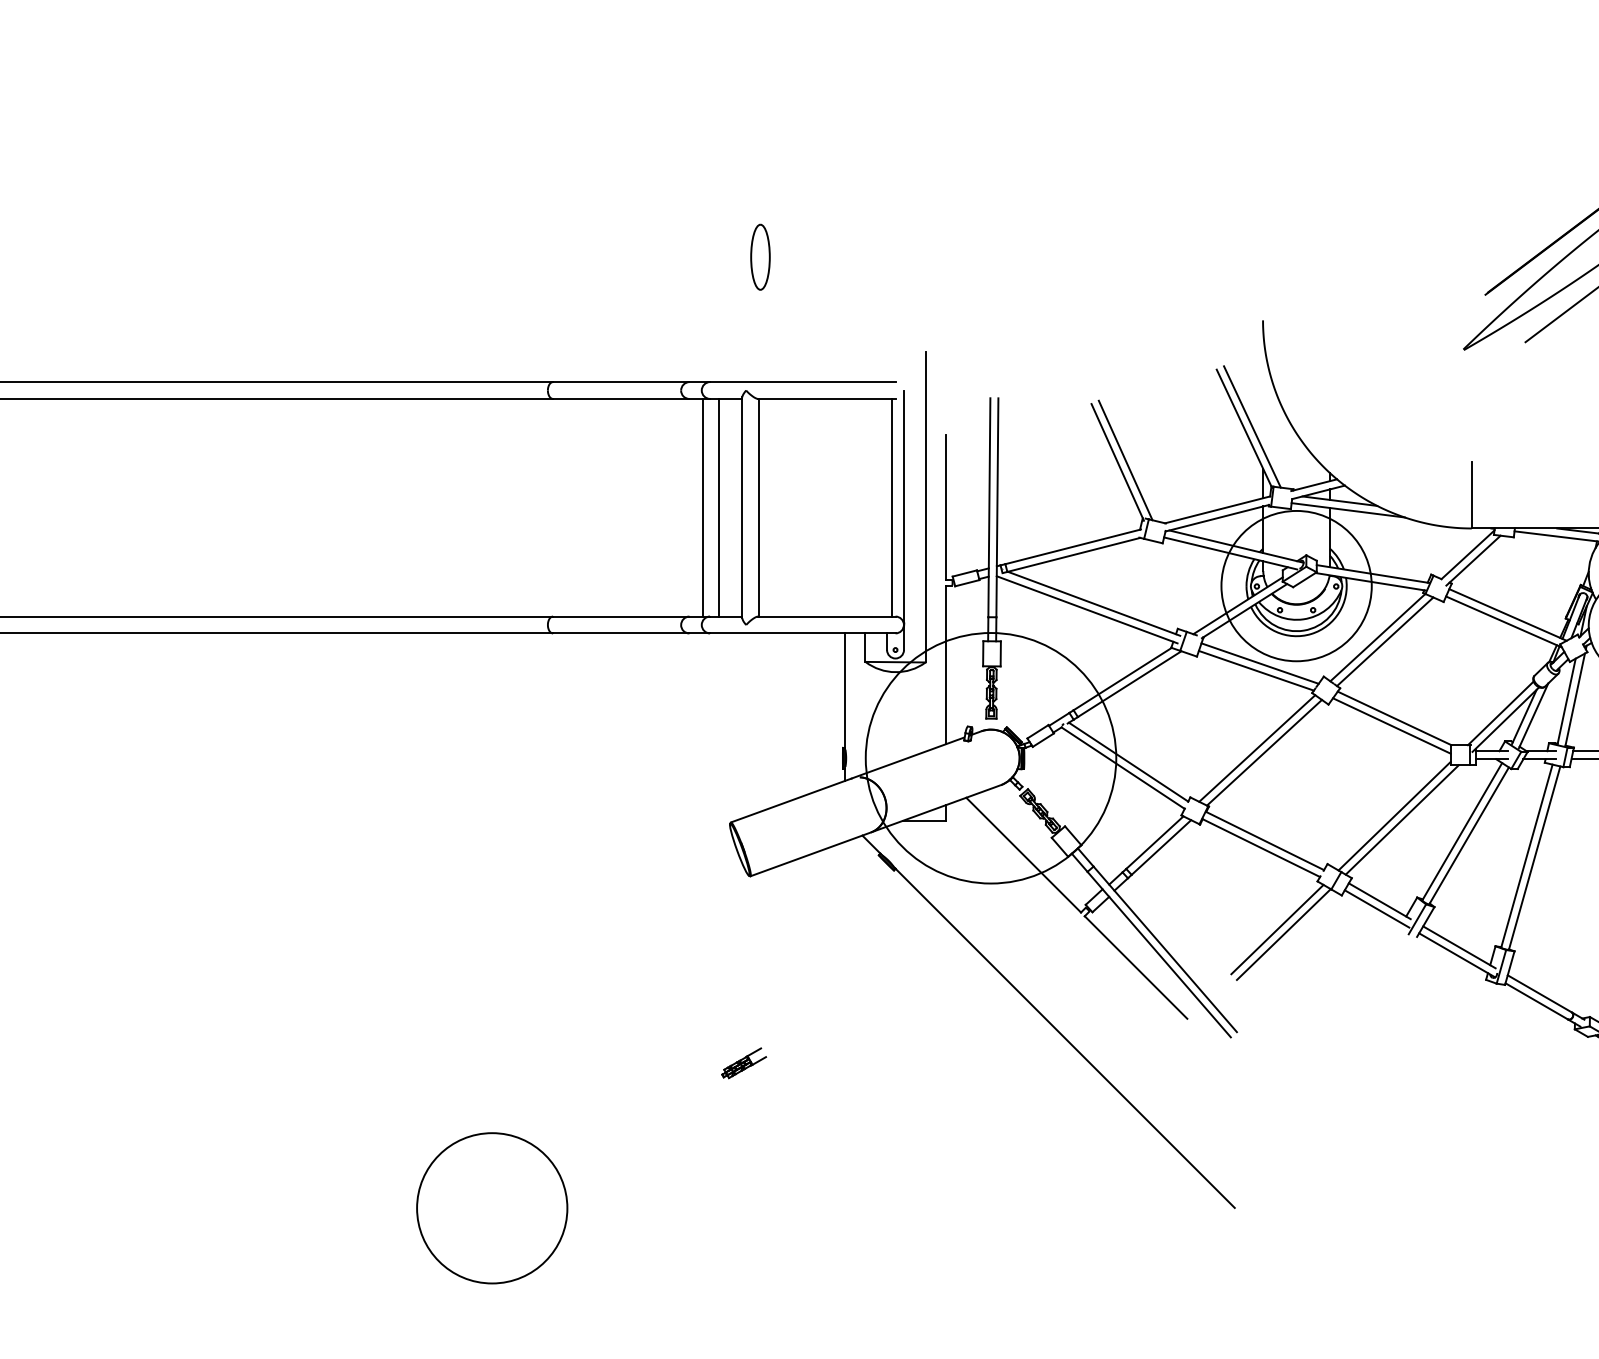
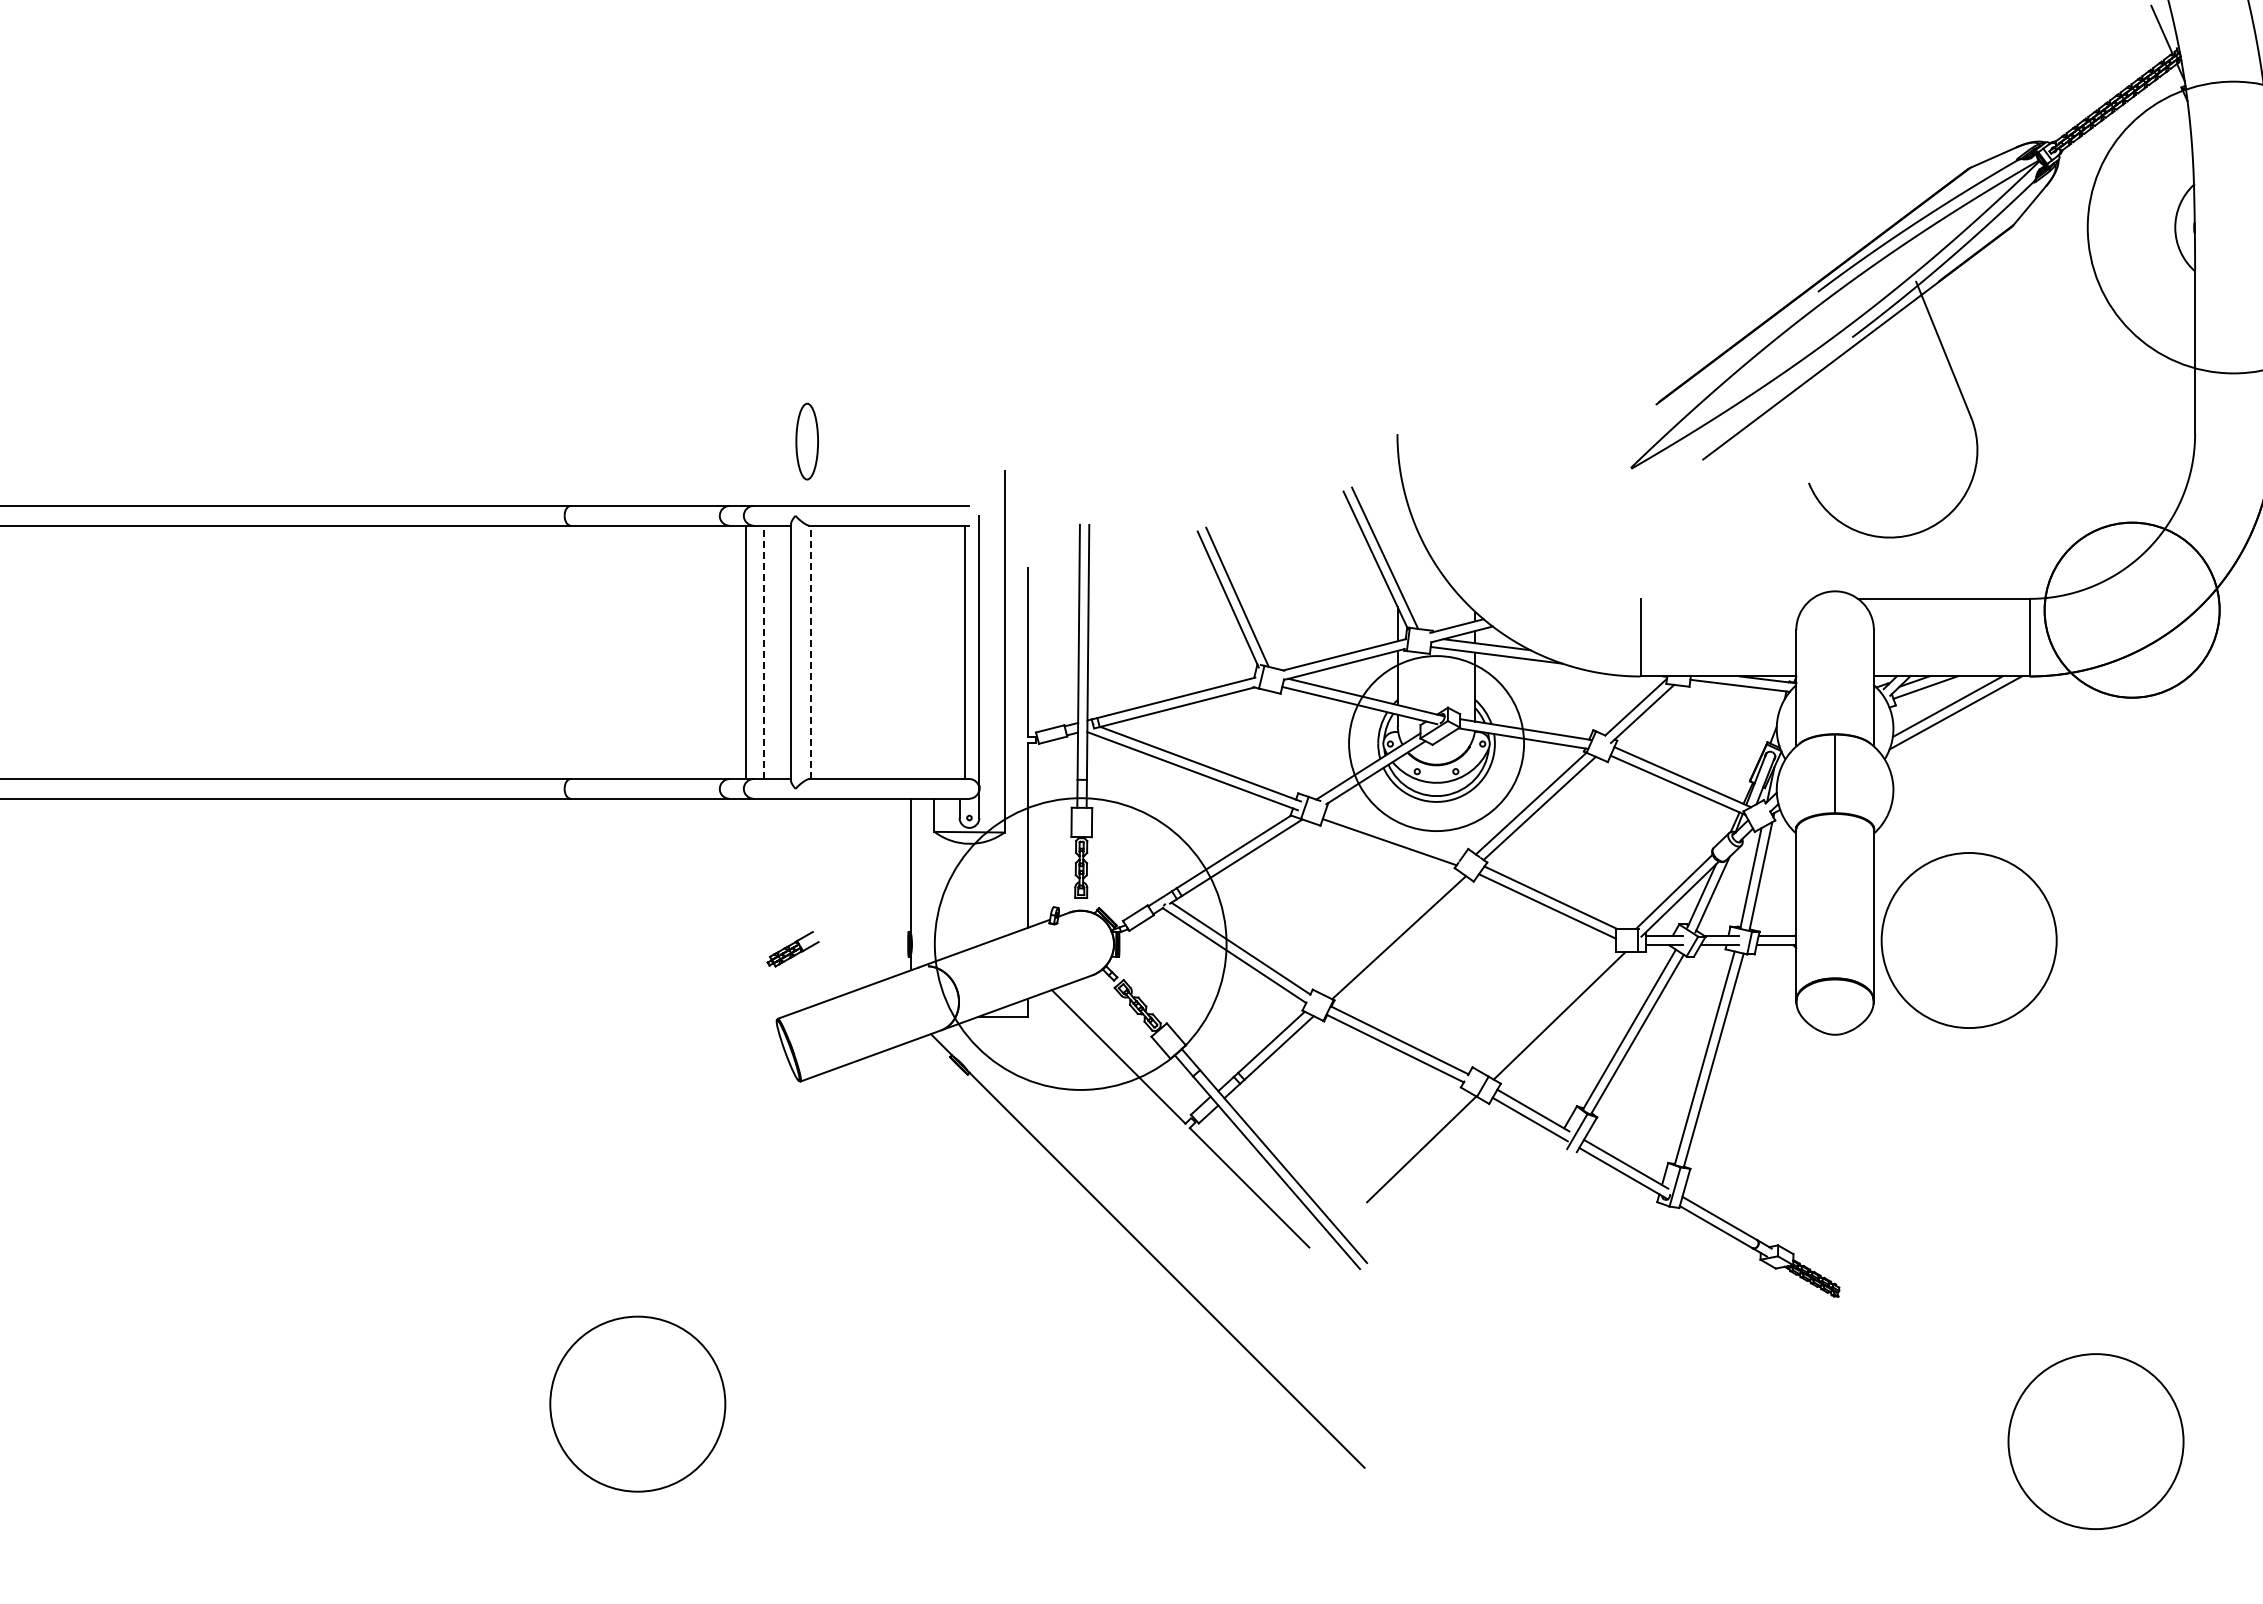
part: (759, 257) -> (806, 441), moved
line: (718, 507) -> (763, 652), solid -> dashed
line: (759, 507) -> (810, 652), solid -> dashed
line: (1259, 663) -> (1393, 833), removed
line: (1257, 748) -> (1390, 932), removed
line: (1394, 816) -> (1550, 1011), removed
line: (1276, 929) -> (1413, 1143), removed
part: (743, 1063) -> (792, 949), moved
circle: (491, 1207) -> (637, 1403), moved

